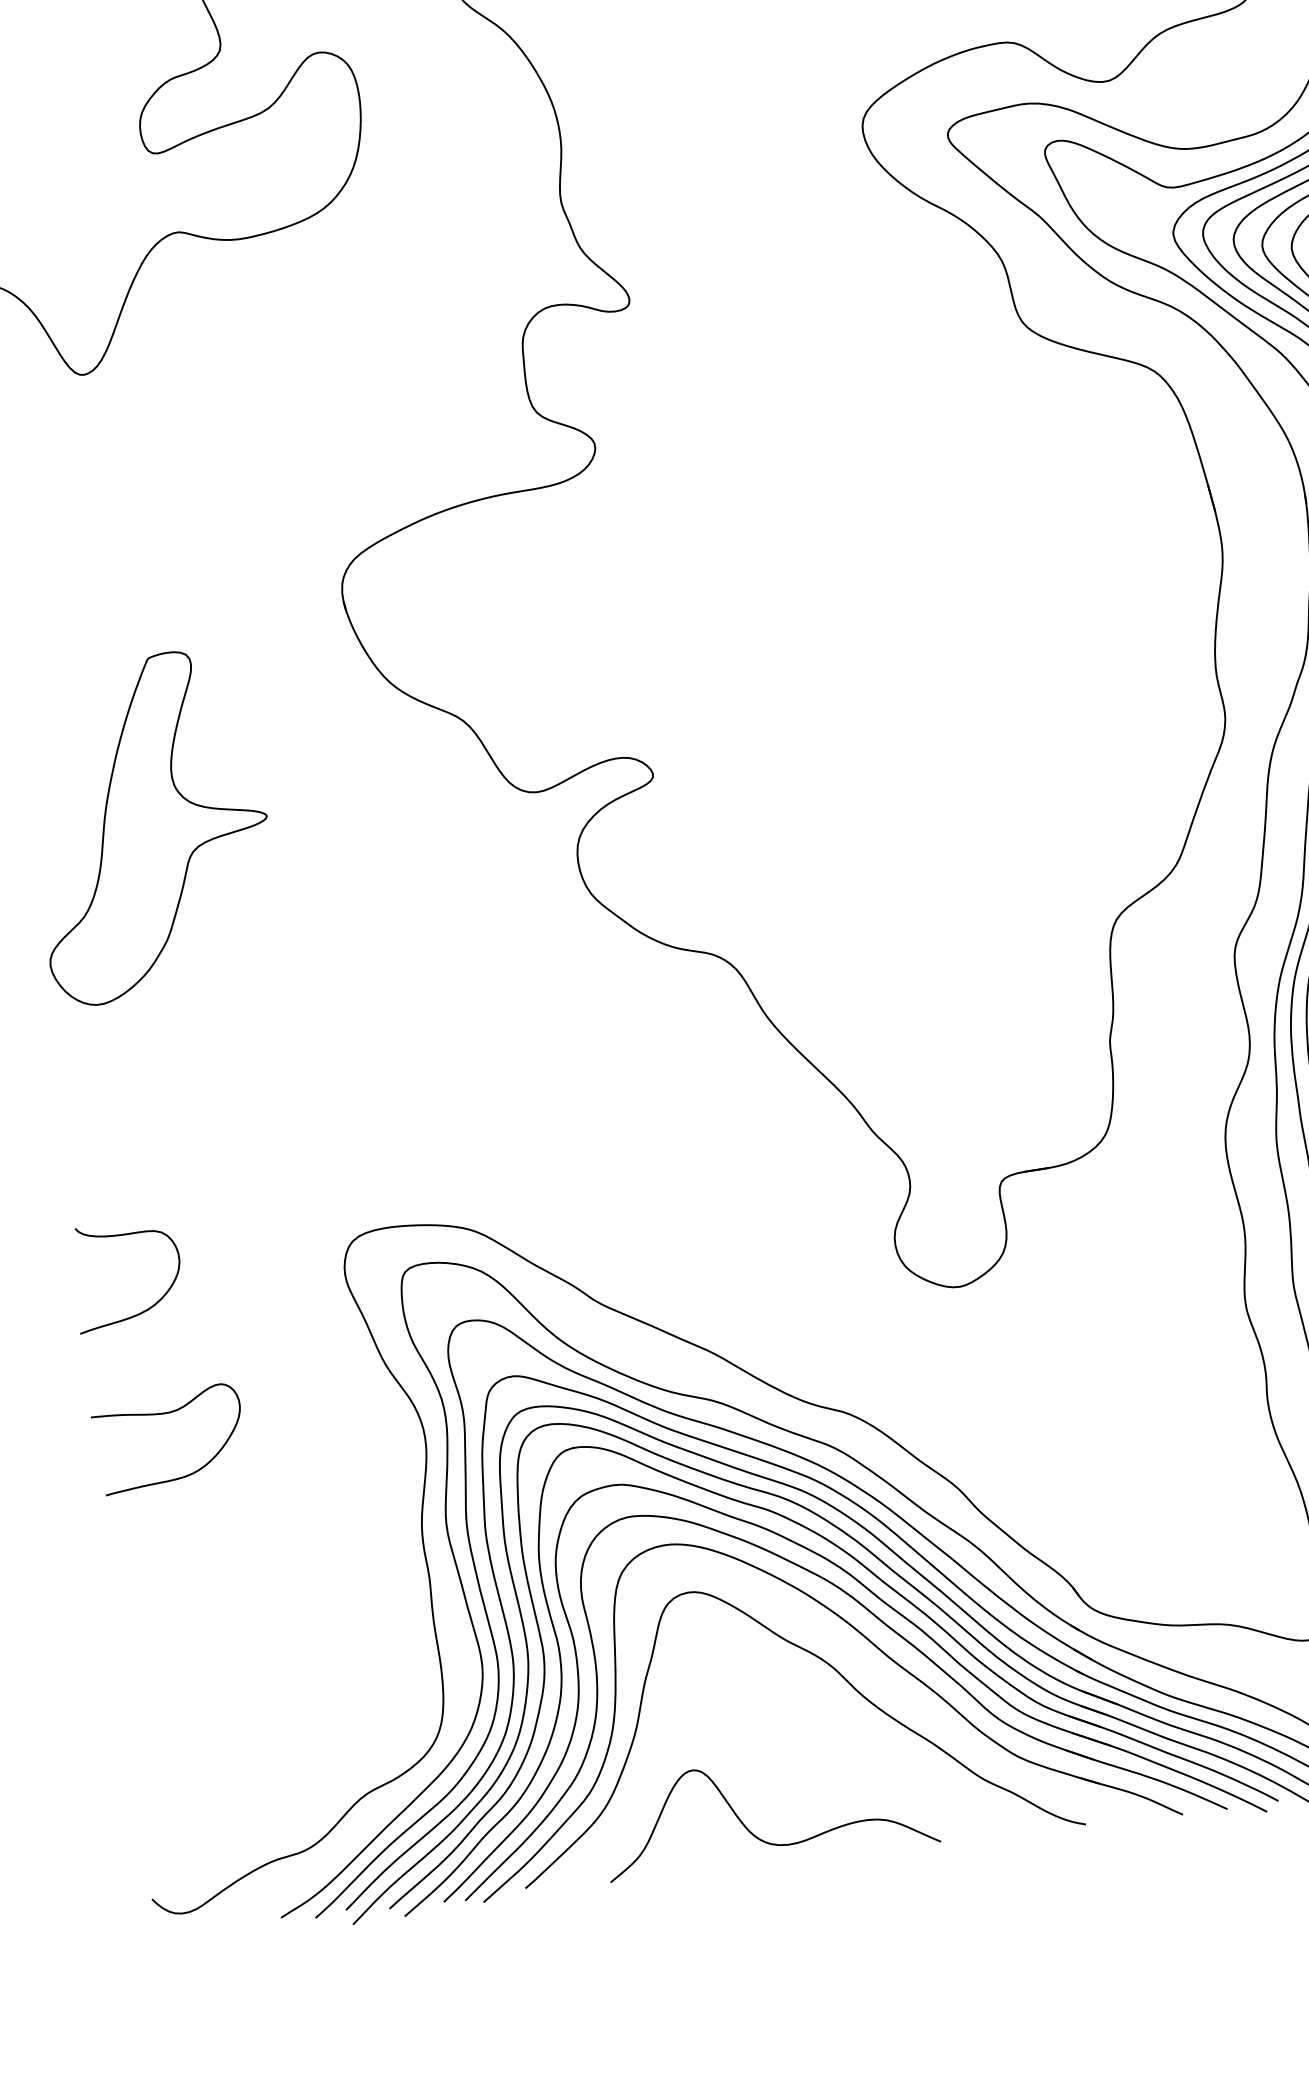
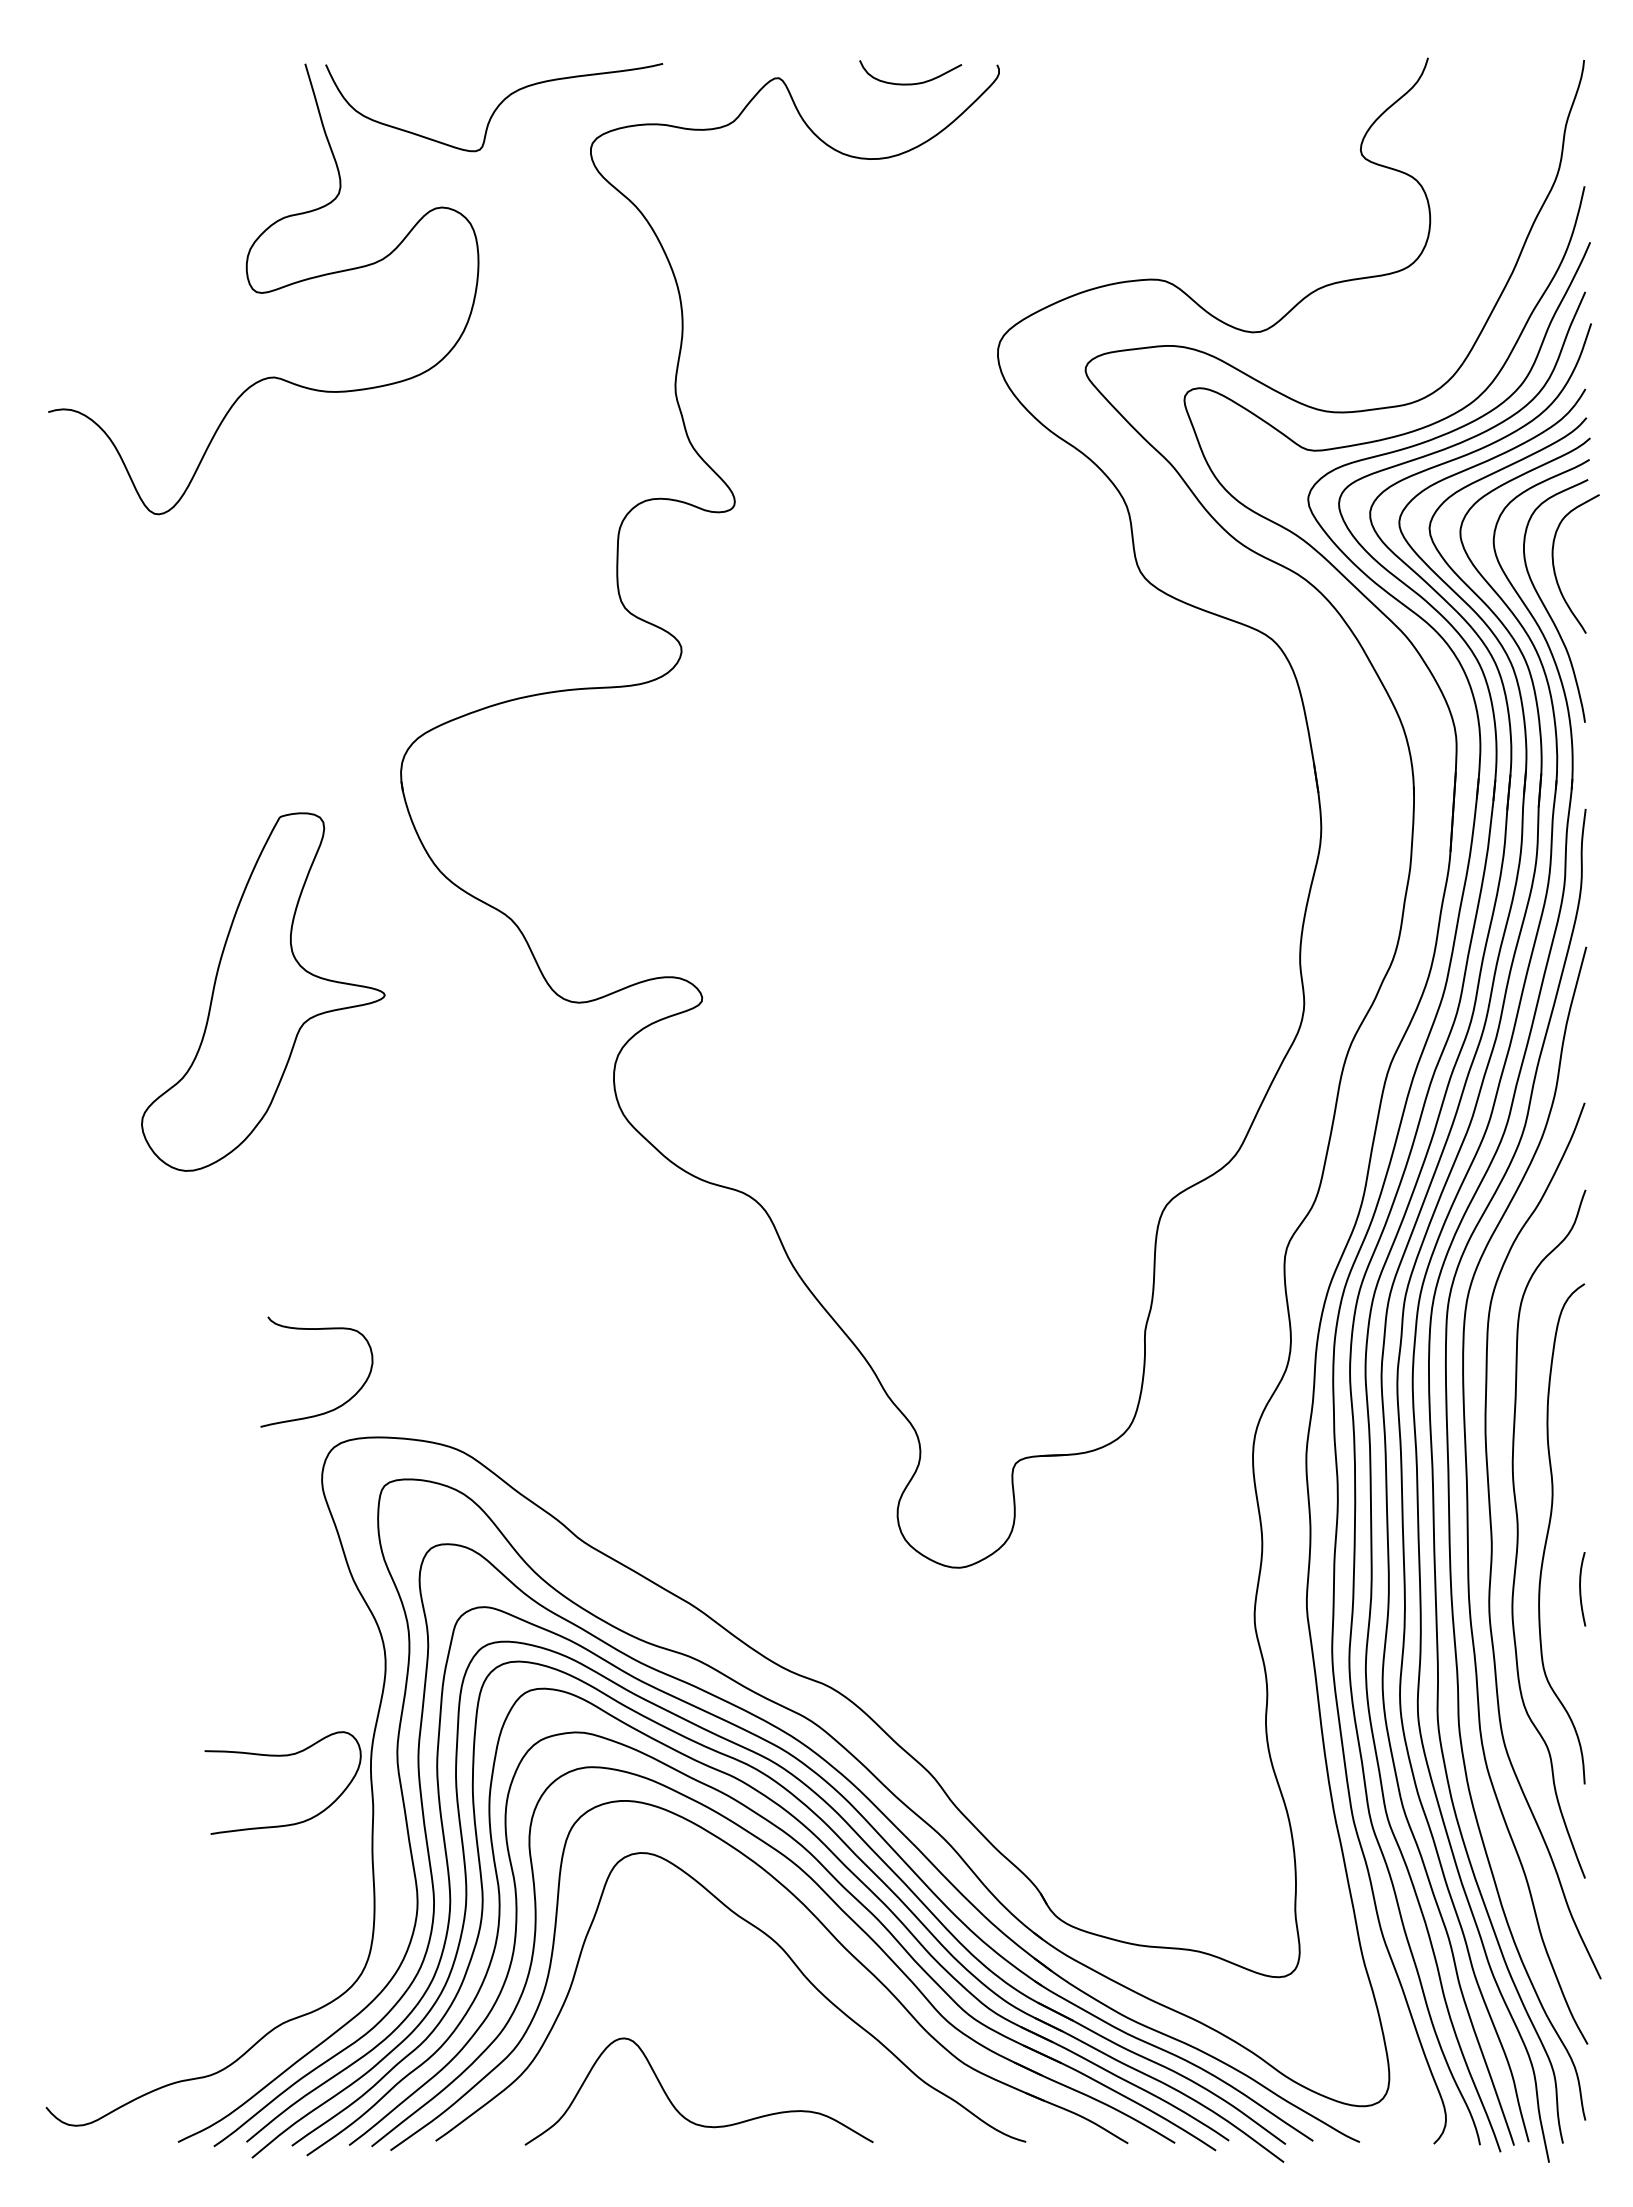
part: (151, 826) -> (263, 991), moved
curve: (151, 1306) -> (337, 1406), moved
curve: (165, 1414) -> (282, 1756), moved

